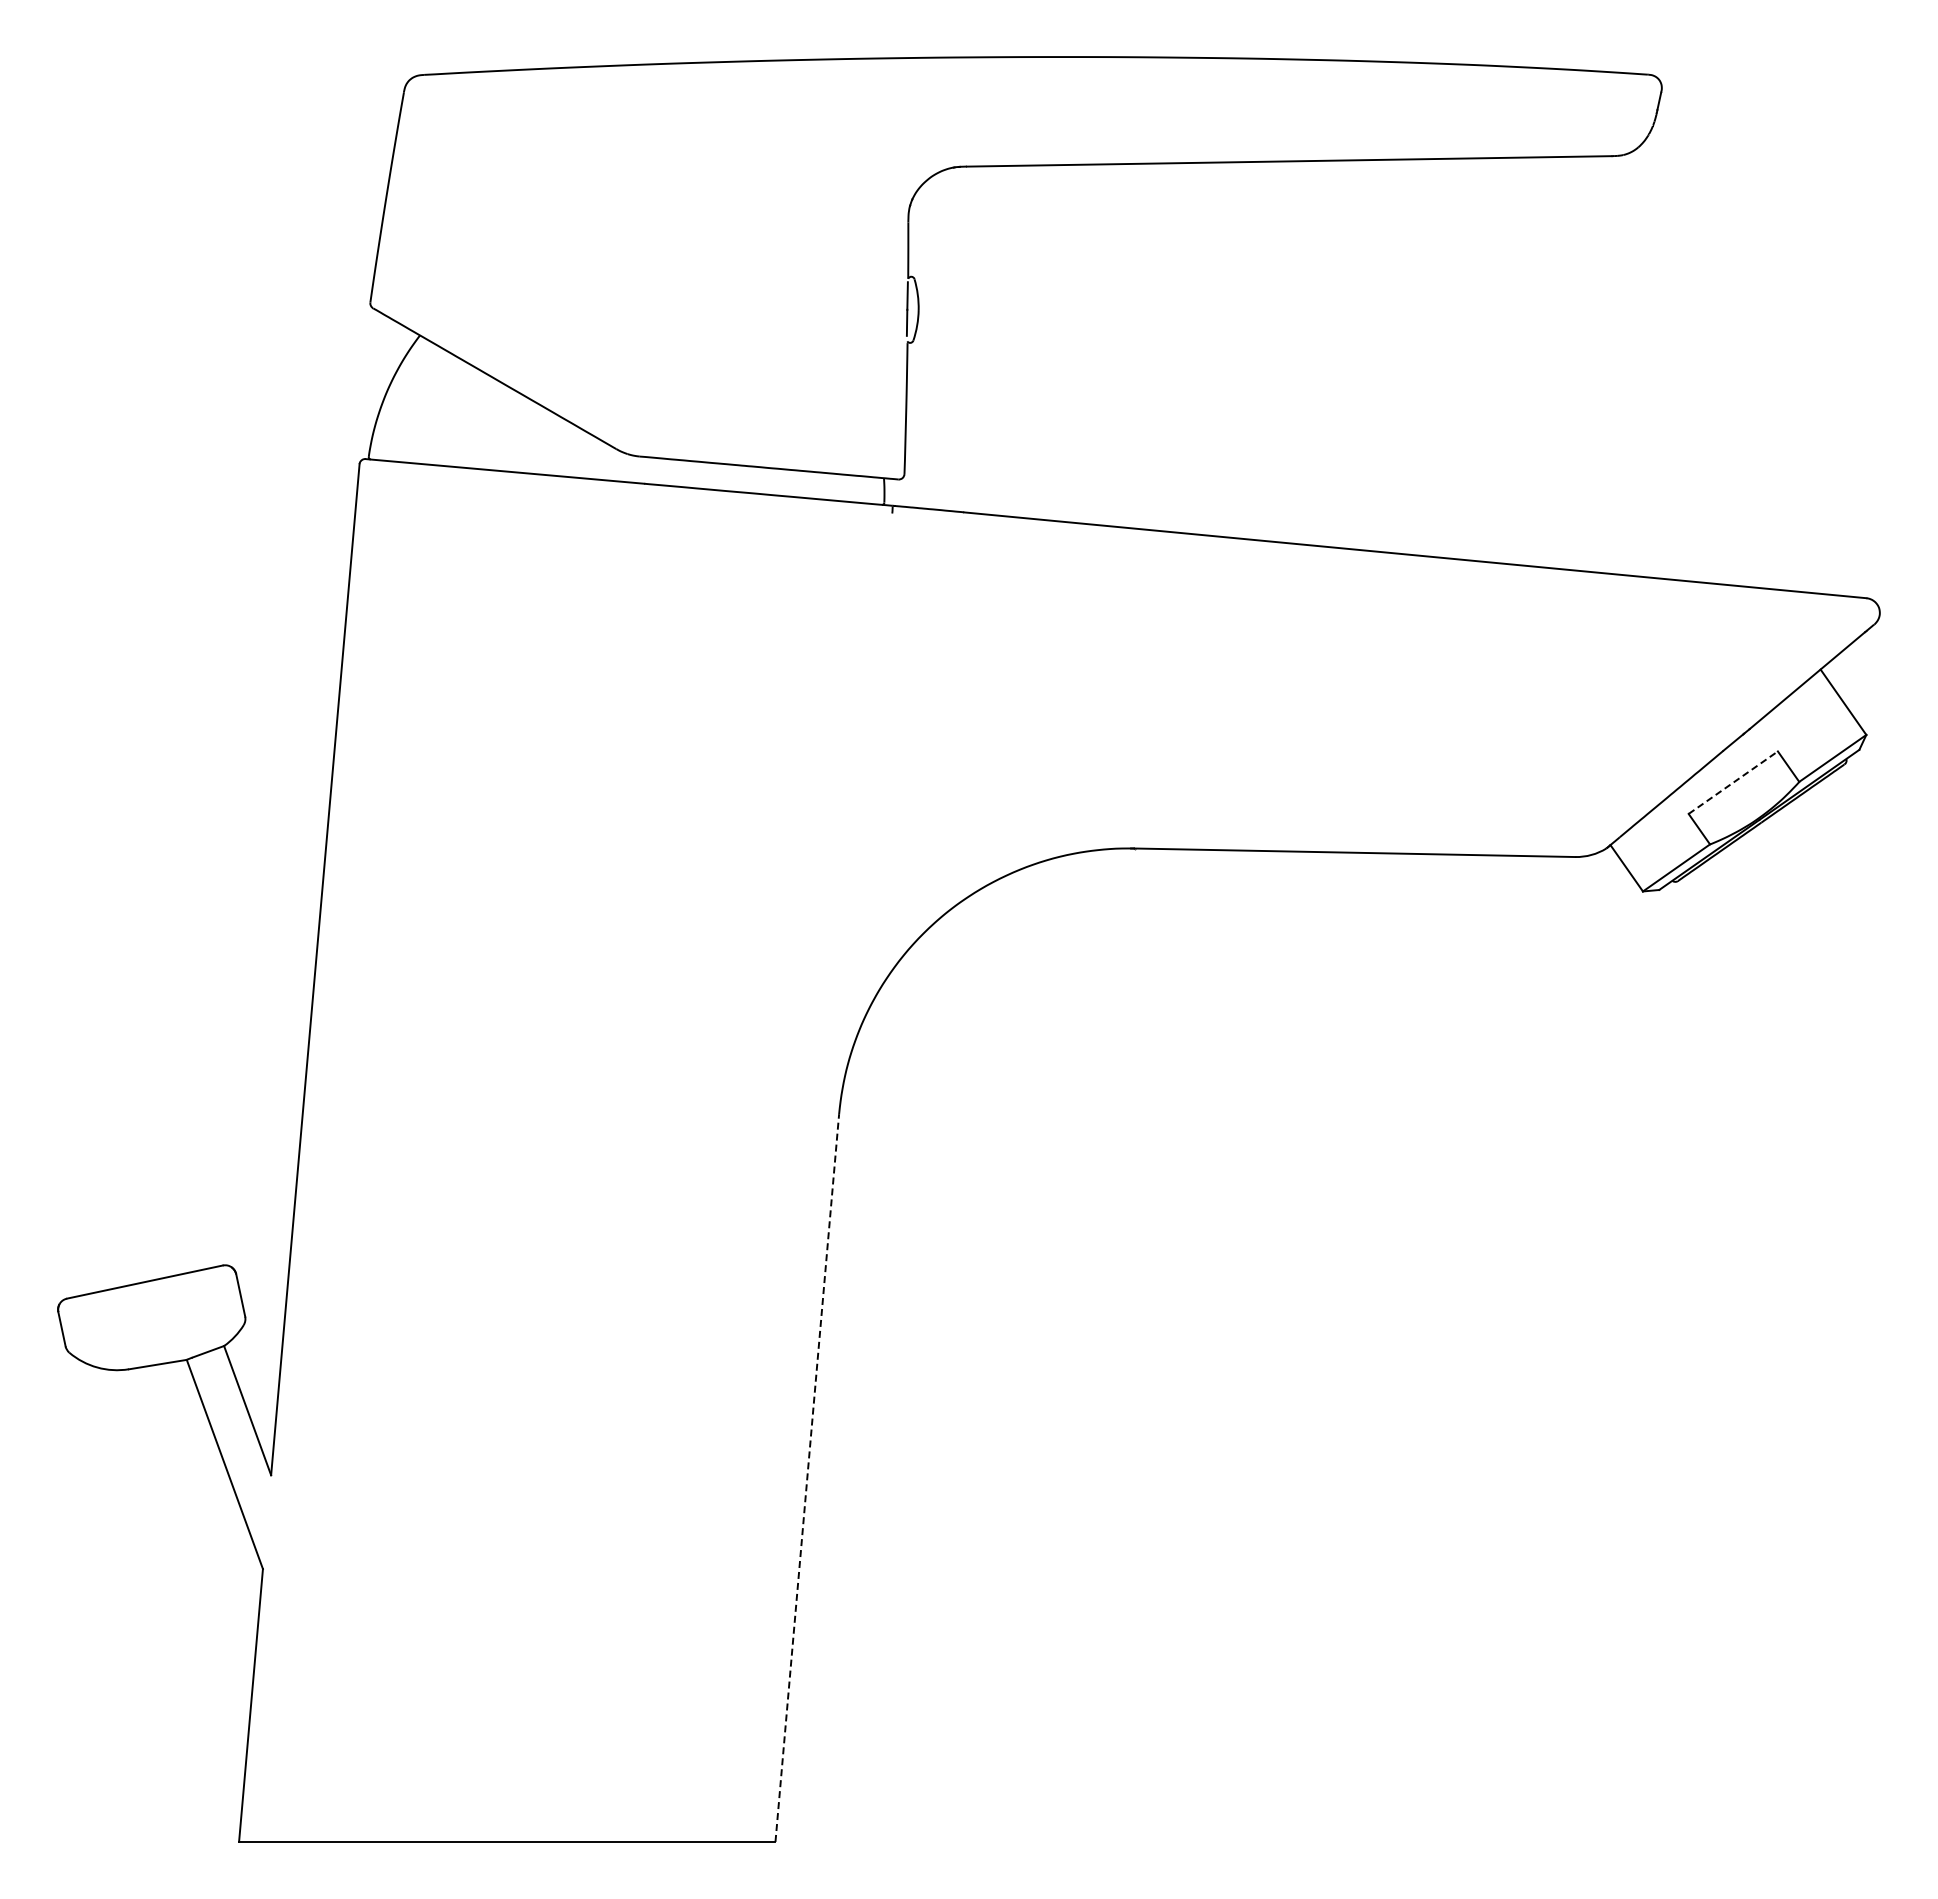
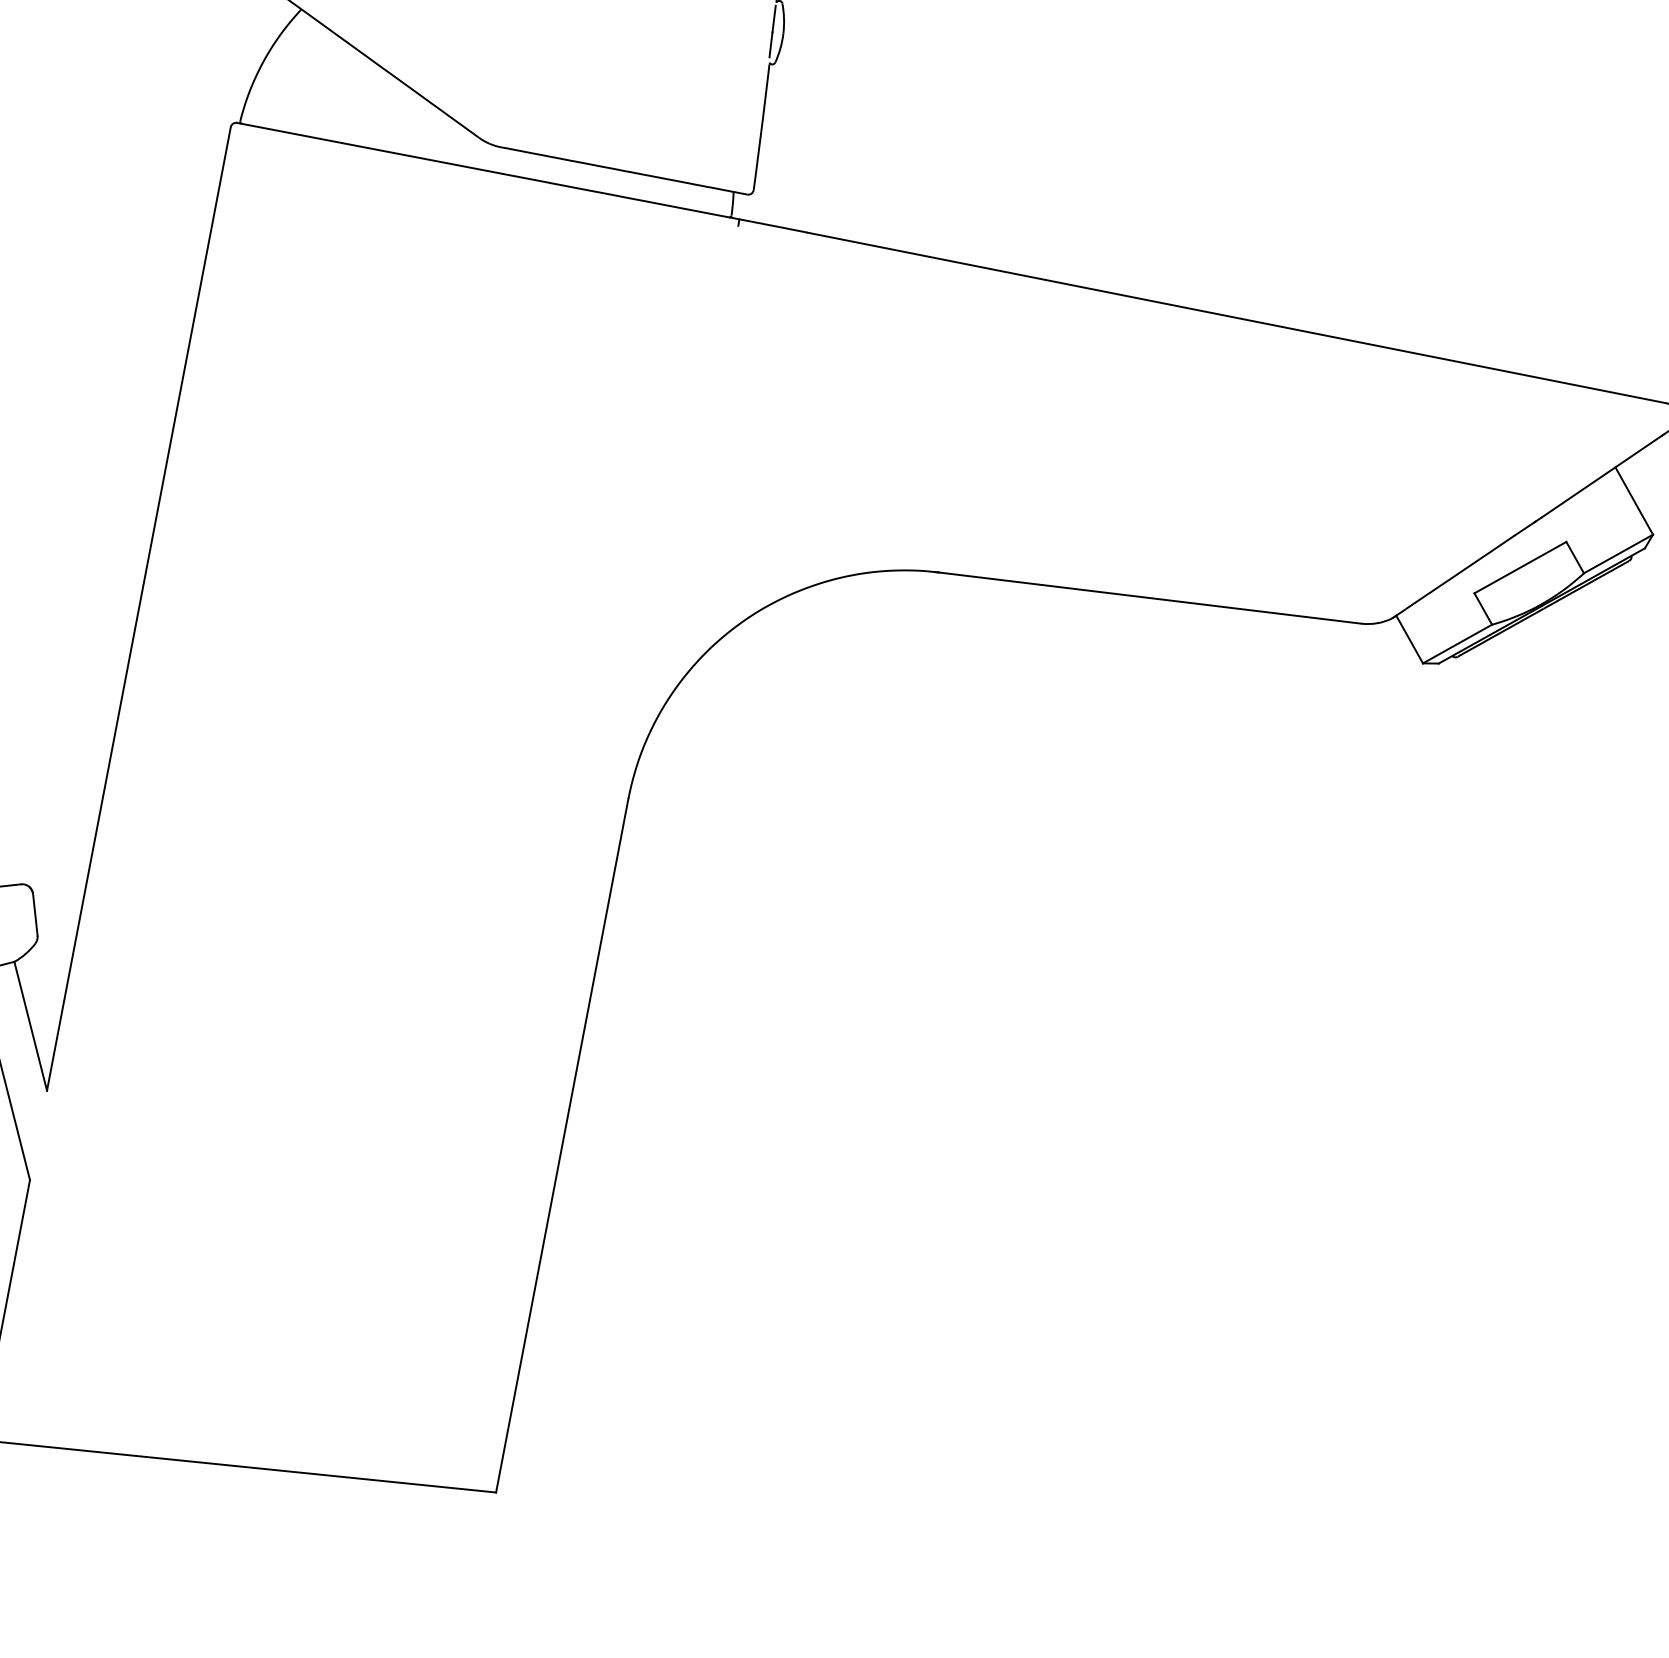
line: (1733, 782) -> (1520, 567), dashed -> solid
line: (807, 1477) -> (562, 1145), dashed -> solid

